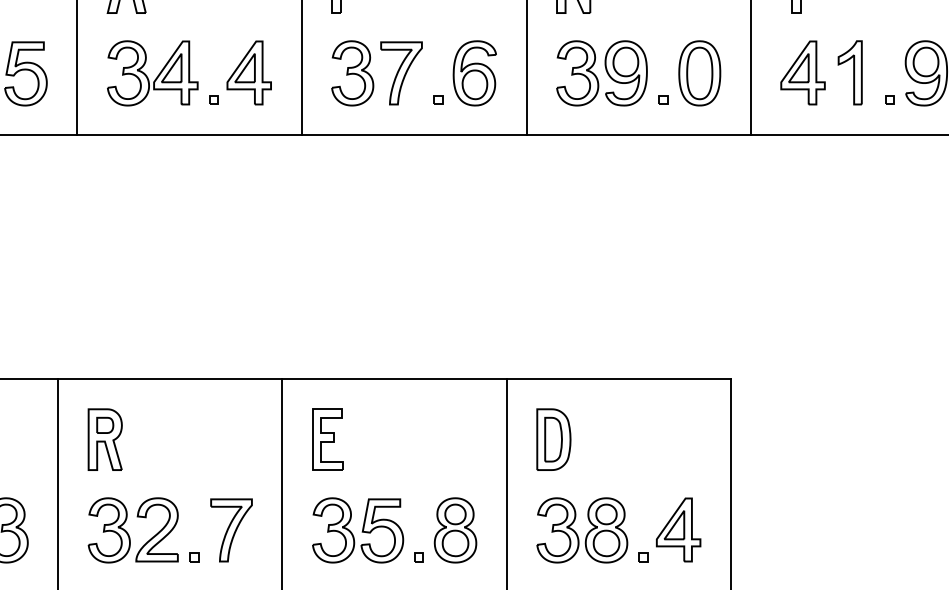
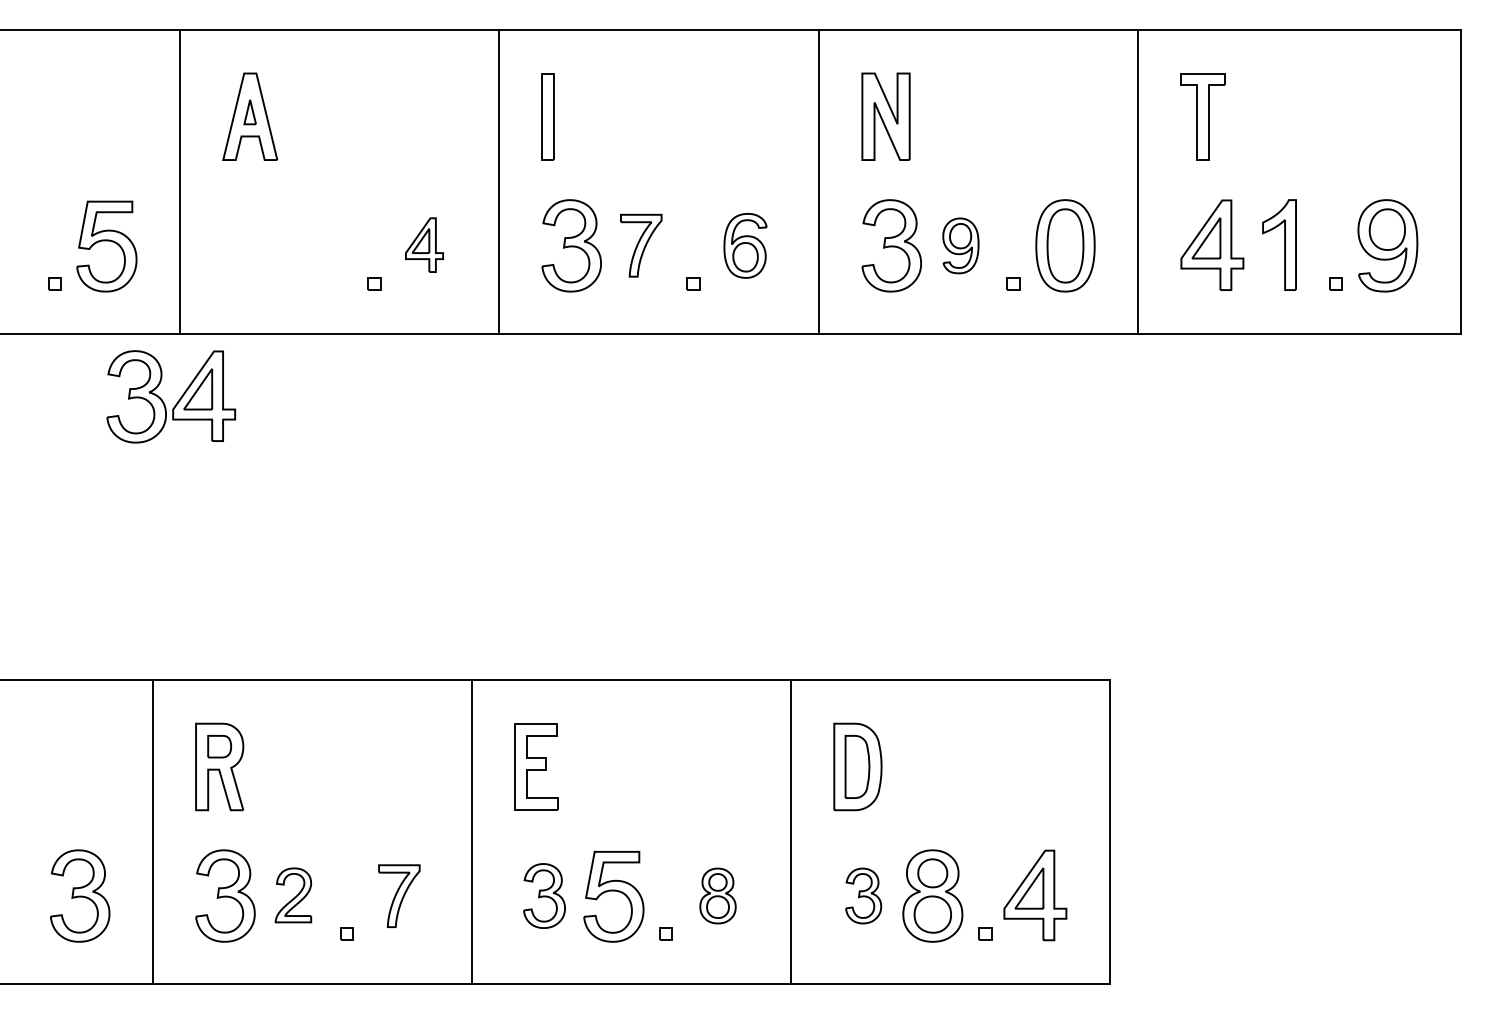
part: (249, 72) -> (424, 244), size x0.6
part: (401, 73) -> (641, 245), size x0.7
part: (474, 73) -> (745, 245), size x0.7
part: (625, 73) -> (960, 245), size x0.6
part: (157, 76) -> (177, 401), moved
part: (157, 530) -> (293, 895), size x0.6
part: (231, 530) -> (399, 896), size x0.7
part: (333, 530) -> (544, 895), size x0.7
part: (455, 530) -> (717, 895), size x0.6
part: (557, 530) -> (863, 895), size x0.6

